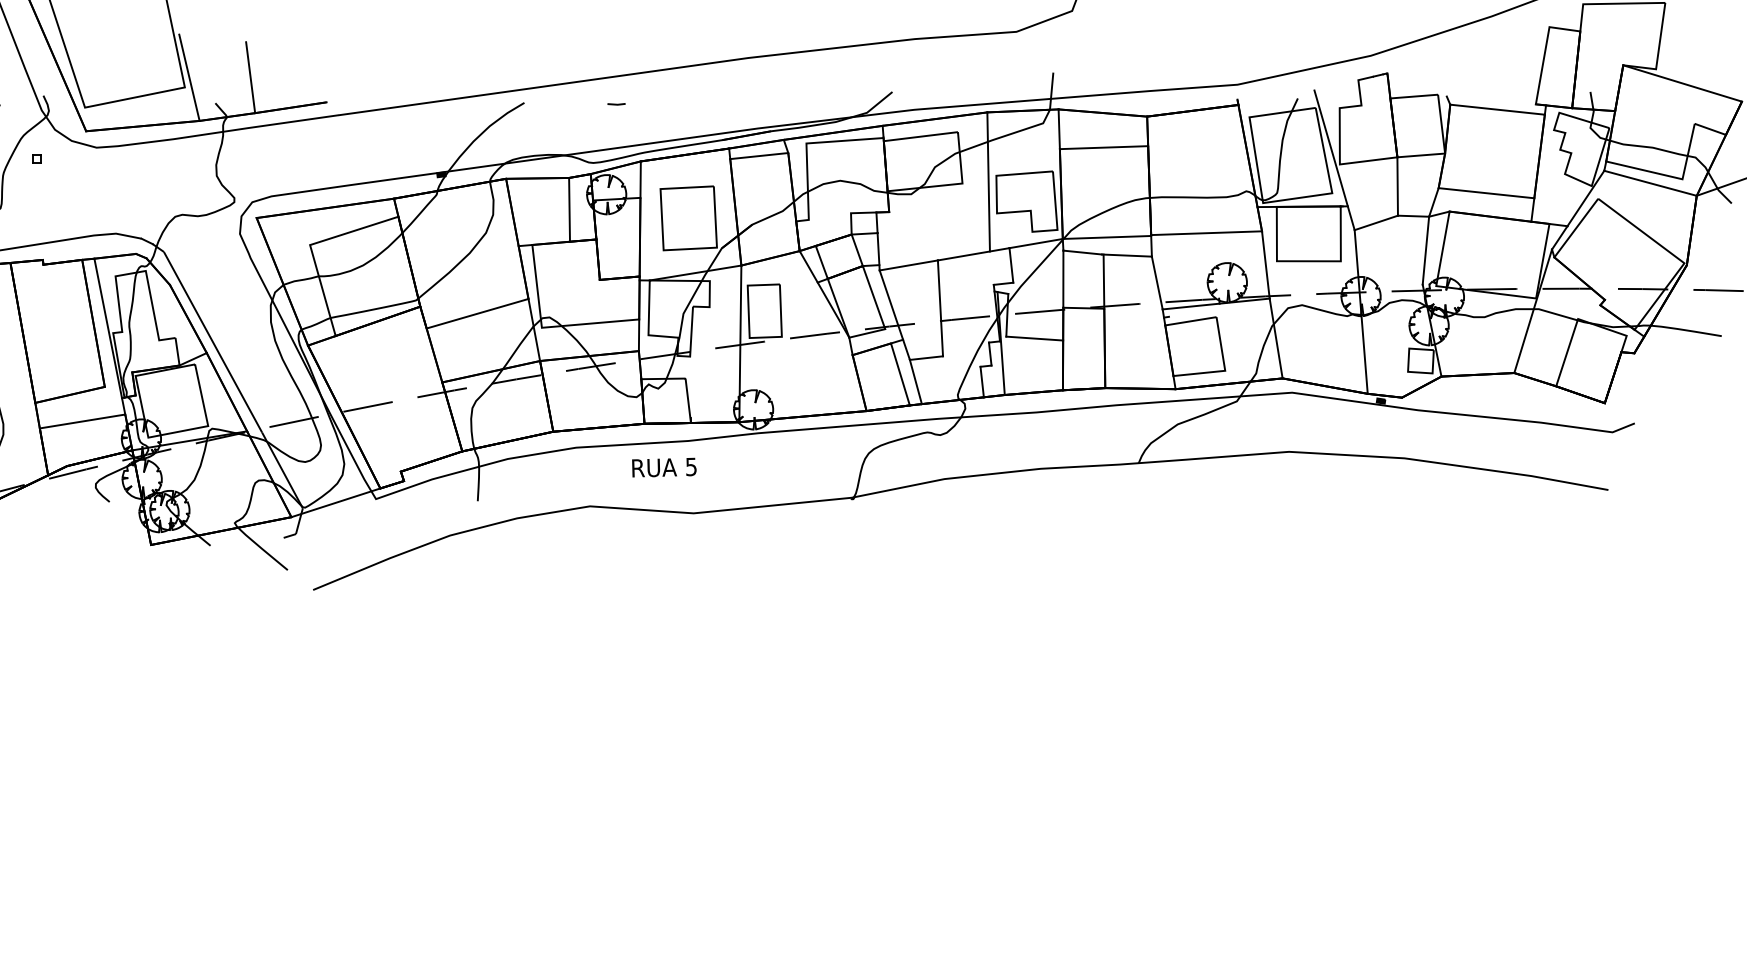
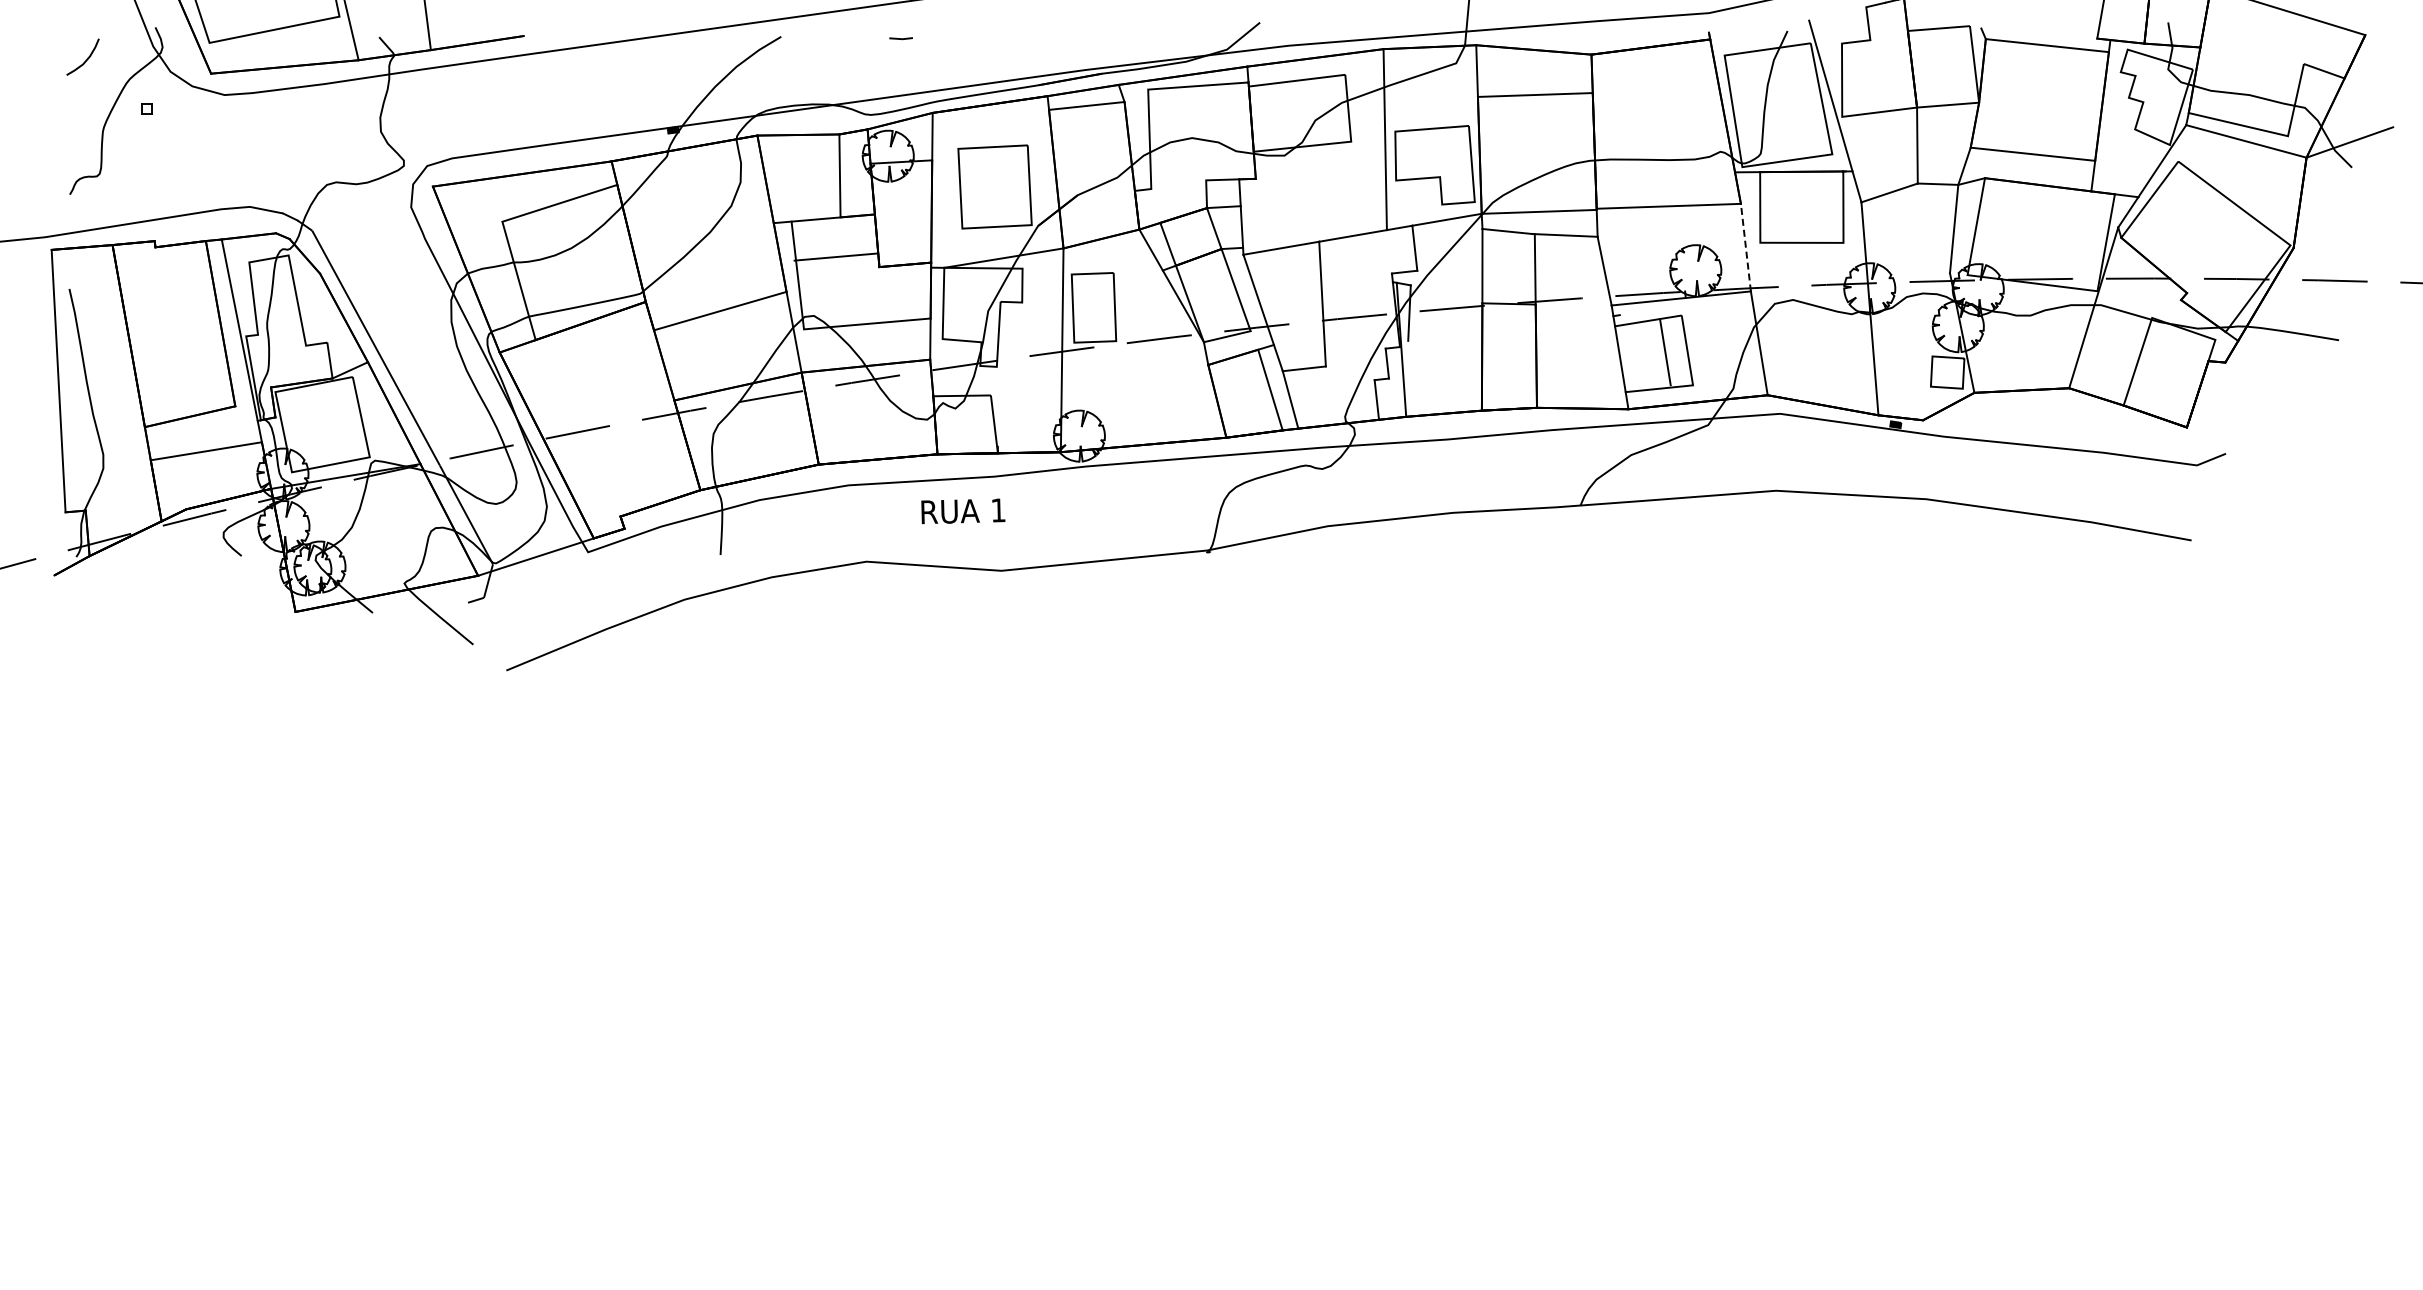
line: (563, 241) -> (835, 256), moved
line: (1265, 264) -> (1745, 247), solid -> dashed
line: (1034, 337) -> (1445, 342), removed
line: (1169, 350) -> (1665, 352), moved
text: (691, 467) -> (998, 510), 5 -> 1

